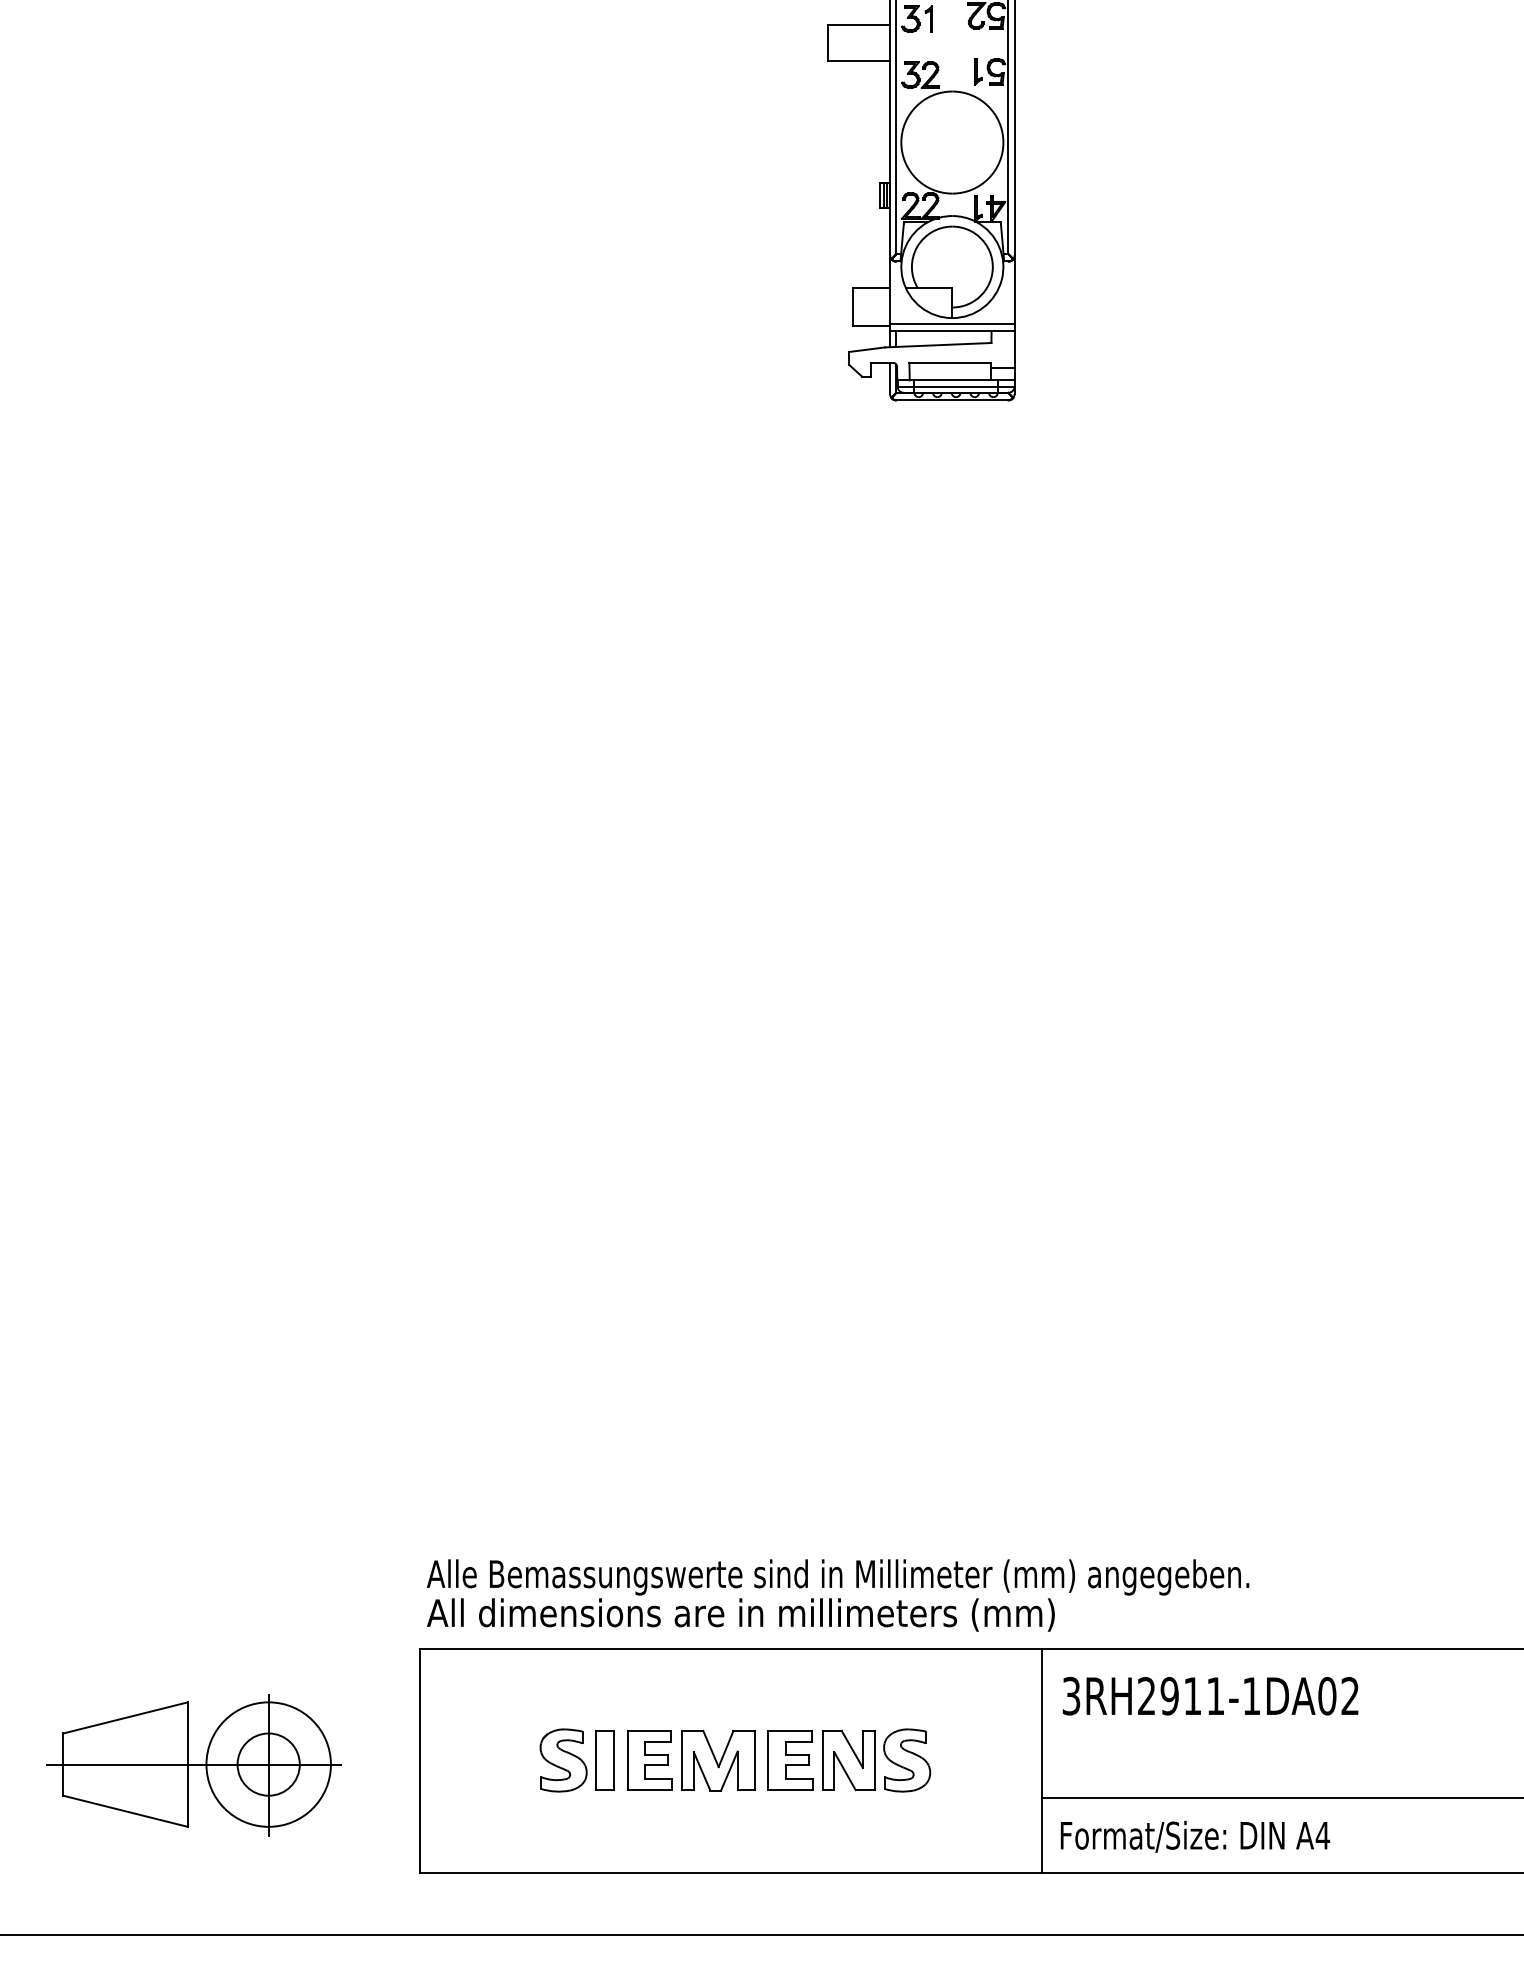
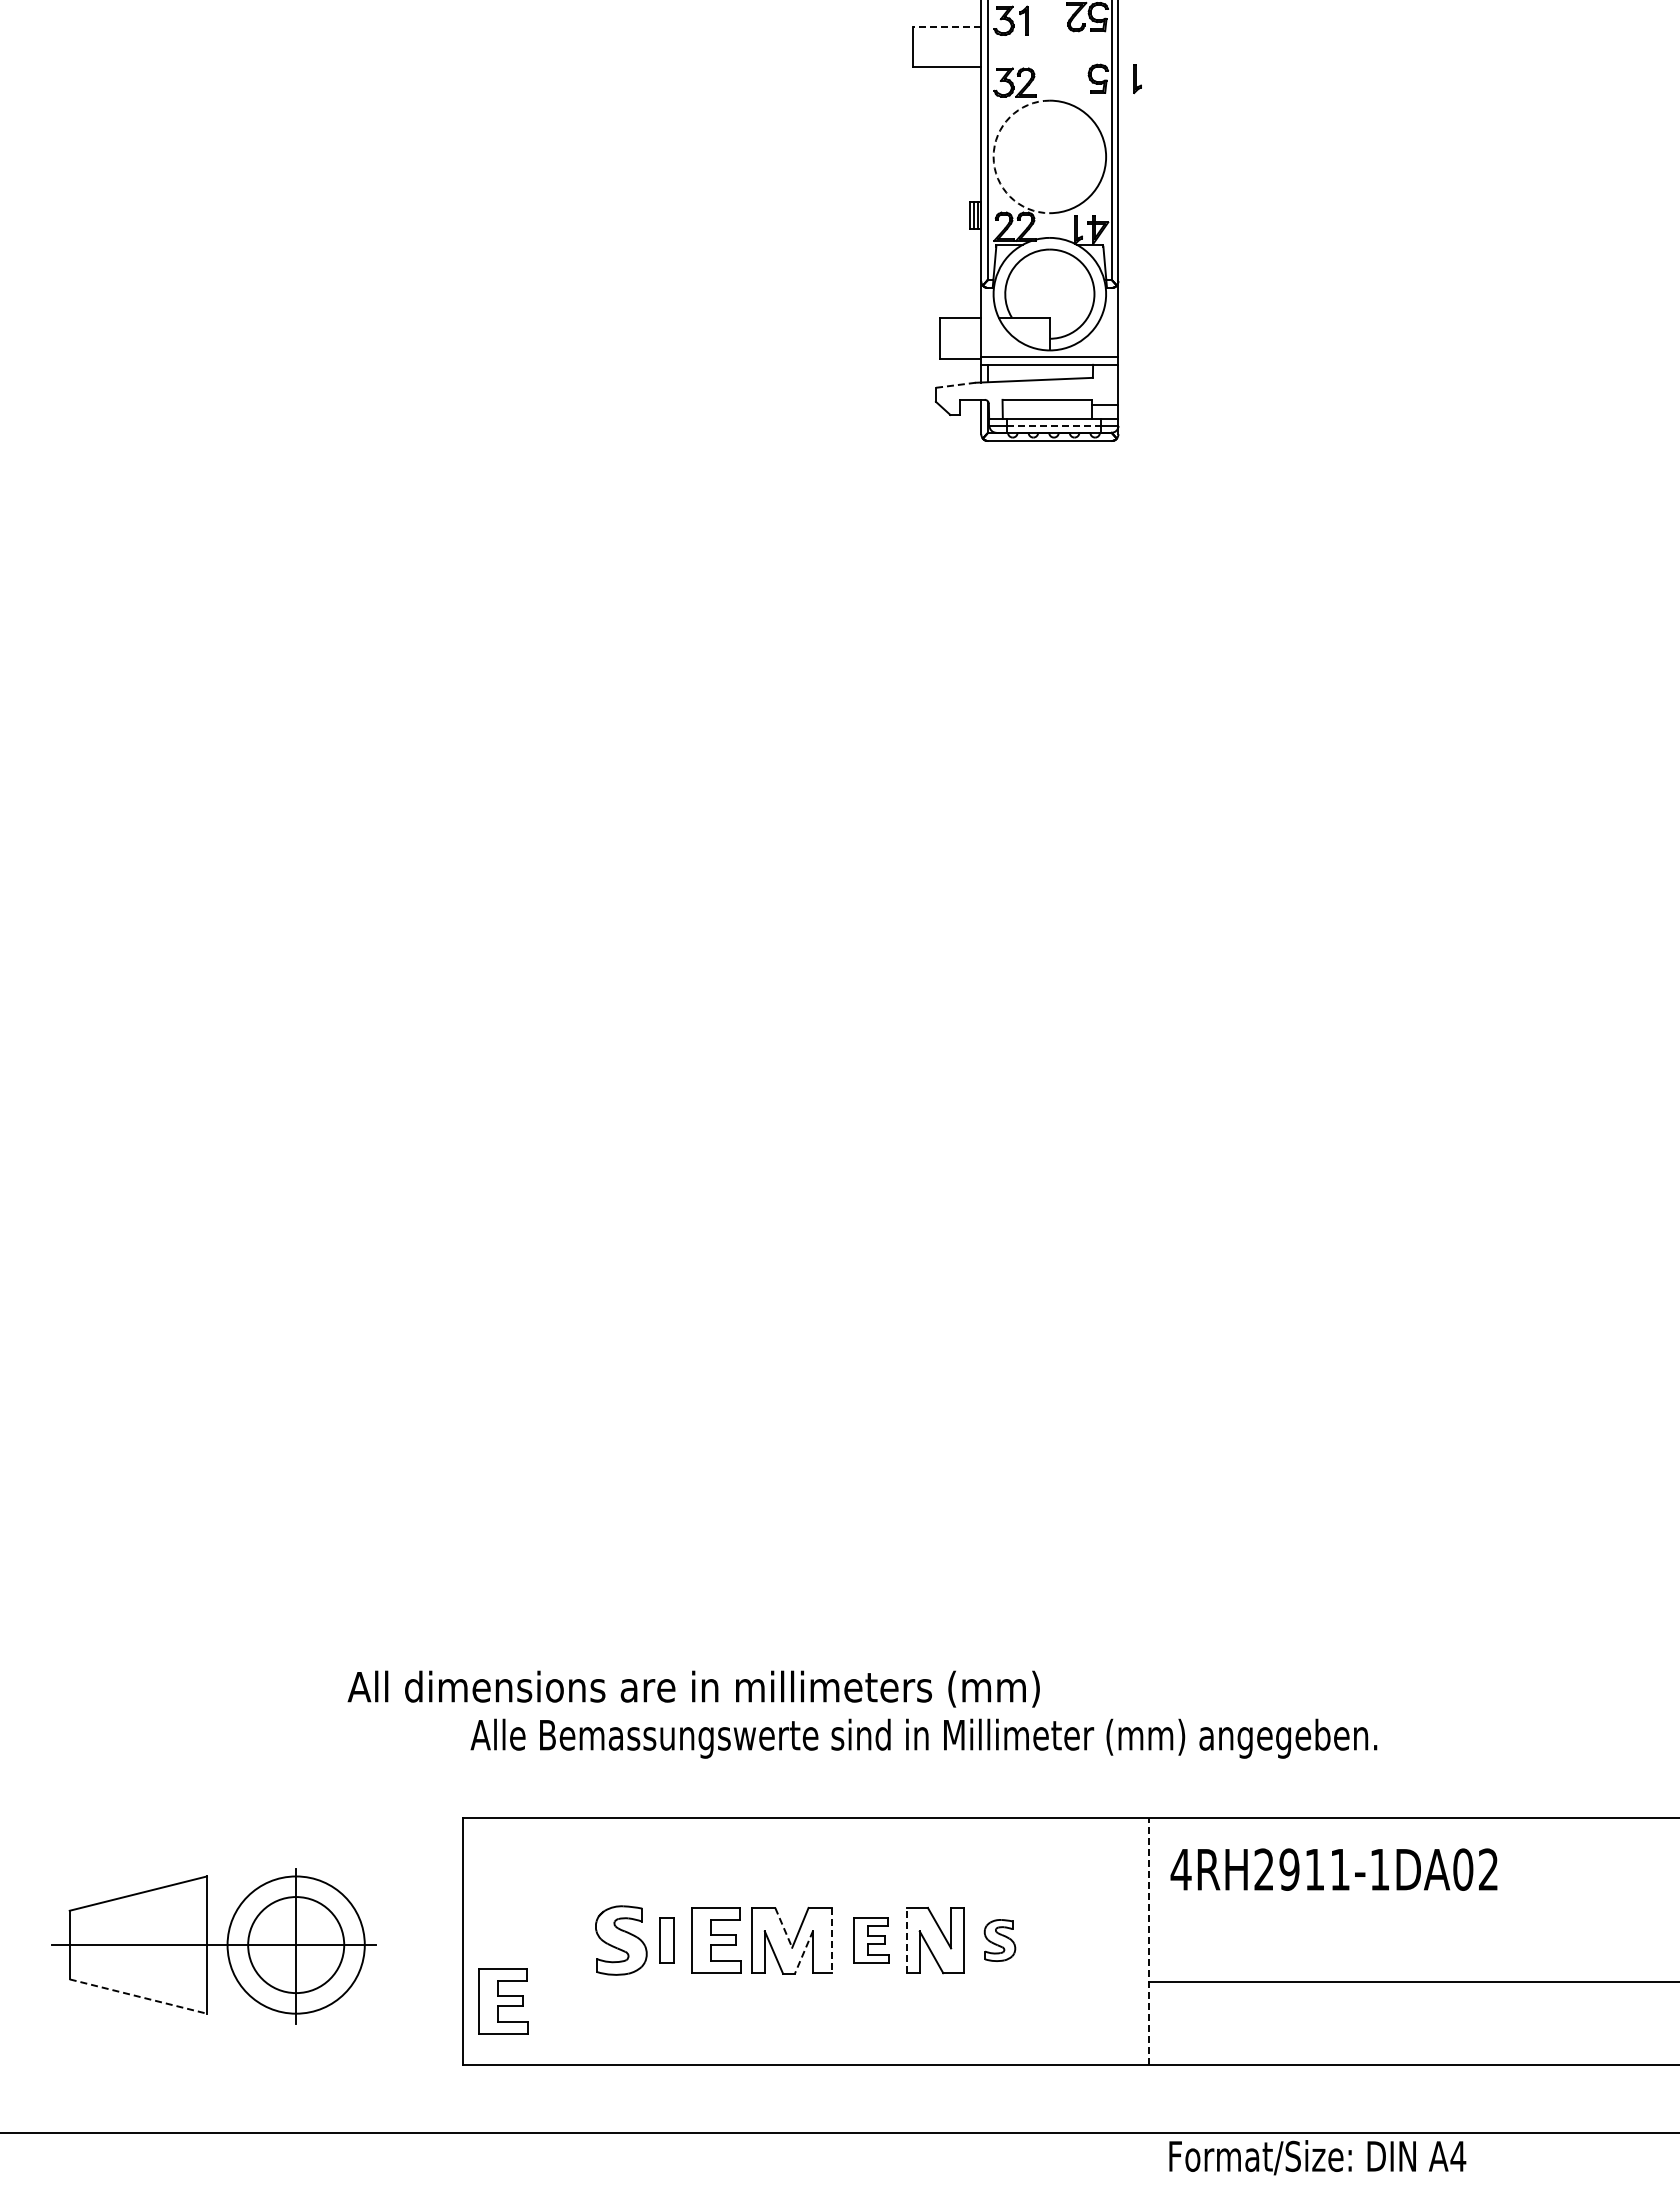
line: (858, 25) -> (946, 27), solid -> dashed
part: (978, 72) -> (1137, 79), moved
arc: (901, 142) -> (993, 156), solid -> dashed
line: (866, 349) -> (955, 385), solid -> dashed
line: (955, 386) -> (1053, 425), solid -> dashed
text: (740, 1614) -> (693, 1688), moved
text: (1070, 1696) -> (1180, 1869), 3RH2911-1DA02 -> 4RH2911-1DA02
line: (710, 1748) -> (783, 1927), solid -> dashed
part: (604, 1760) -> (666, 1940), size x0.7
line: (755, 1760) -> (832, 1940), solid -> dashed
part: (790, 1760) -> (871, 1940), size x0.7
line: (822, 1760) -> (906, 1940), solid -> dashed
part: (906, 1760) -> (999, 1940), size x0.6
line: (1041, 1761) -> (1148, 1941), solid -> dashed
circle: (268, 1764) -> (295, 1944), size x1.4
line: (728, 1771) -> (803, 1952), solid -> dashed
line: (125, 1811) -> (138, 1996), solid -> dashed
part: (456, 1815) -> (503, 2001), added
text: (1195, 1836) -> (1317, 2157), moved

